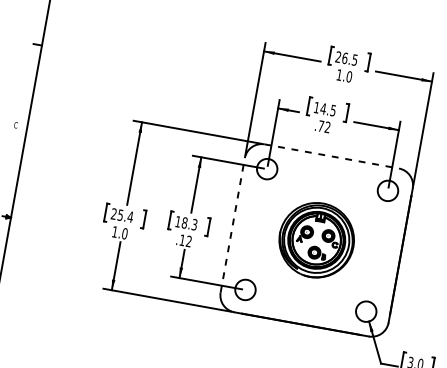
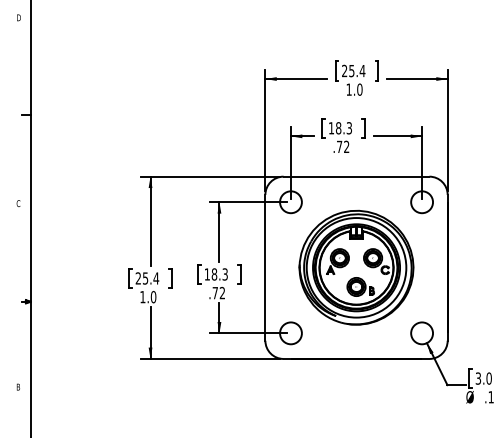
text: (350, 58) -> (357, 70), 26.5 -> 25.4
text: (327, 109) -> (343, 128), 14.5 -> 18.3
line: (331, 156) -> (356, 176), dashed -> solid
line: (232, 225) -> (265, 267), dashed -> solid
text: (181, 240) -> (214, 293), .12 -> .72
part: (316, 240) -> (356, 267), size x1.43

